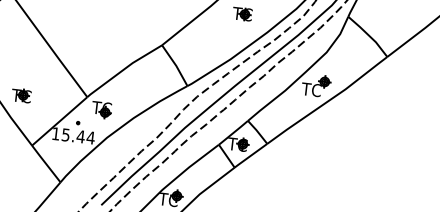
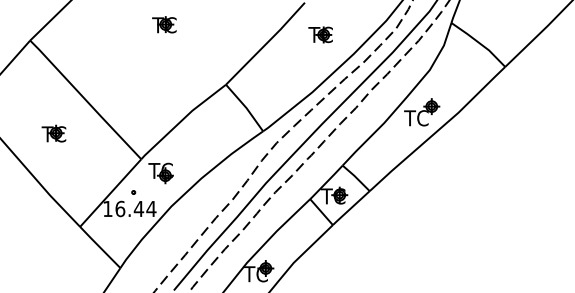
part: (21, 95) -> (53, 133), moved
text: (66, 134) -> (120, 208), 15.44 -> 16.44

